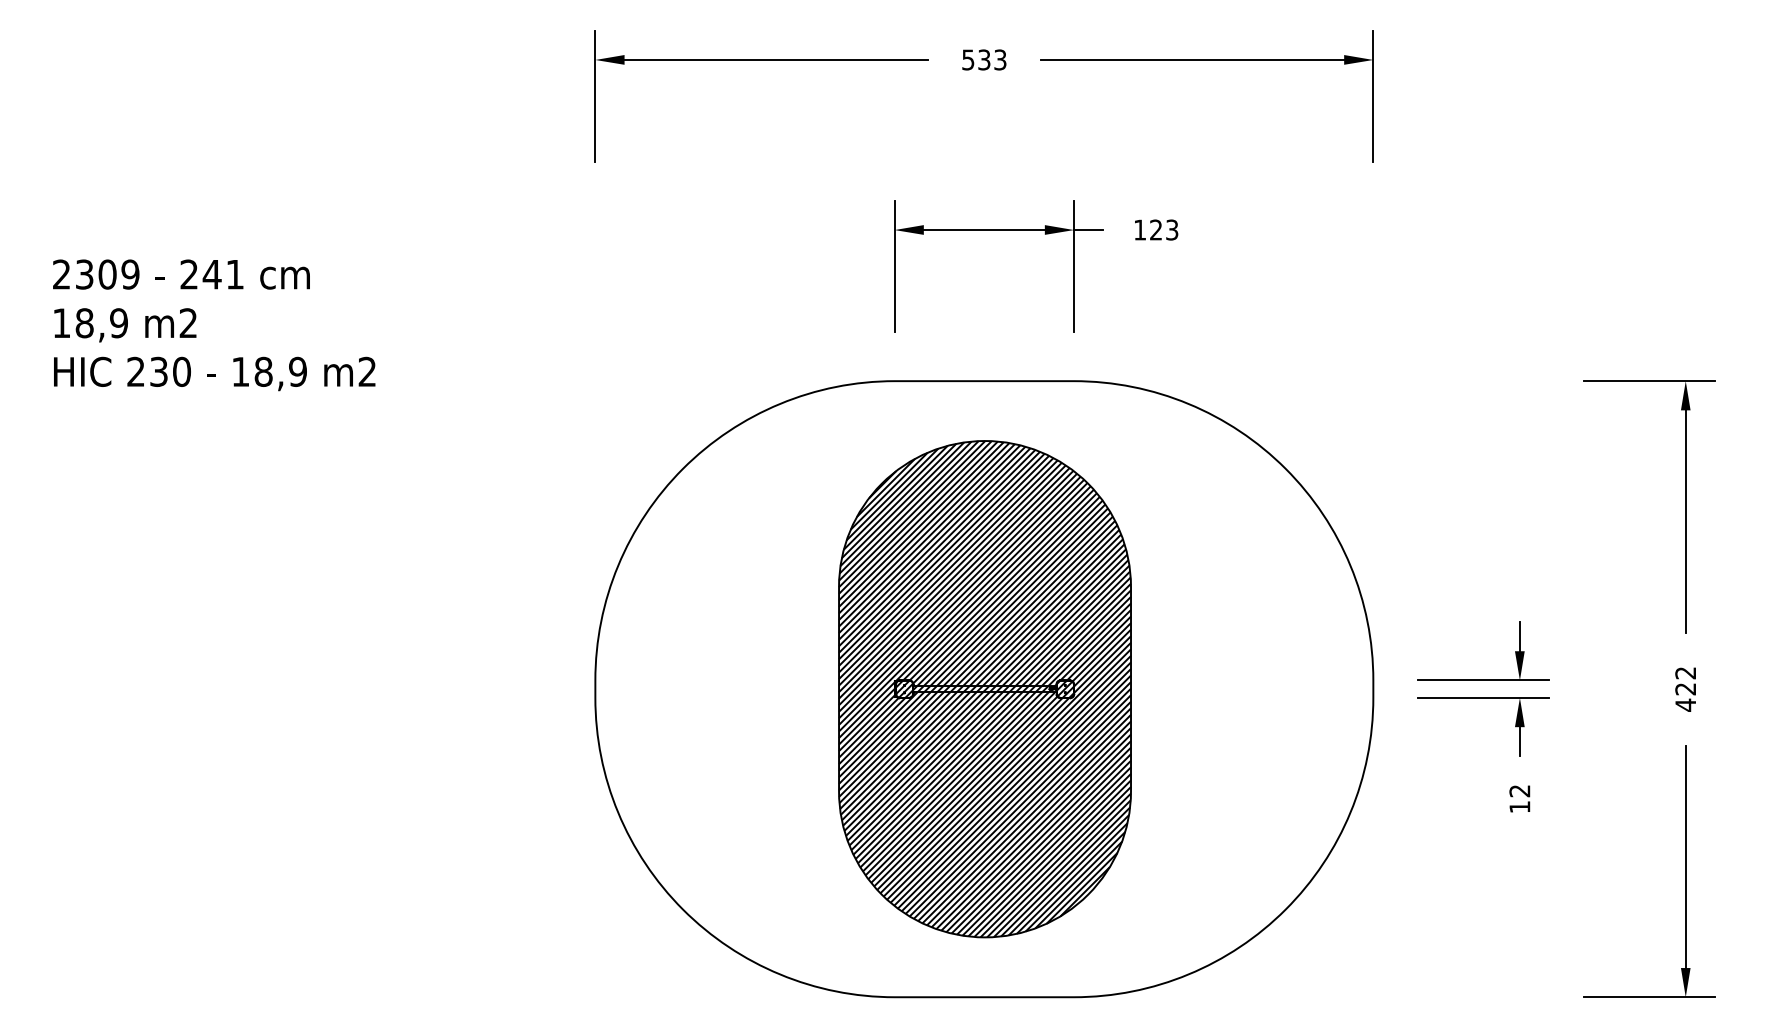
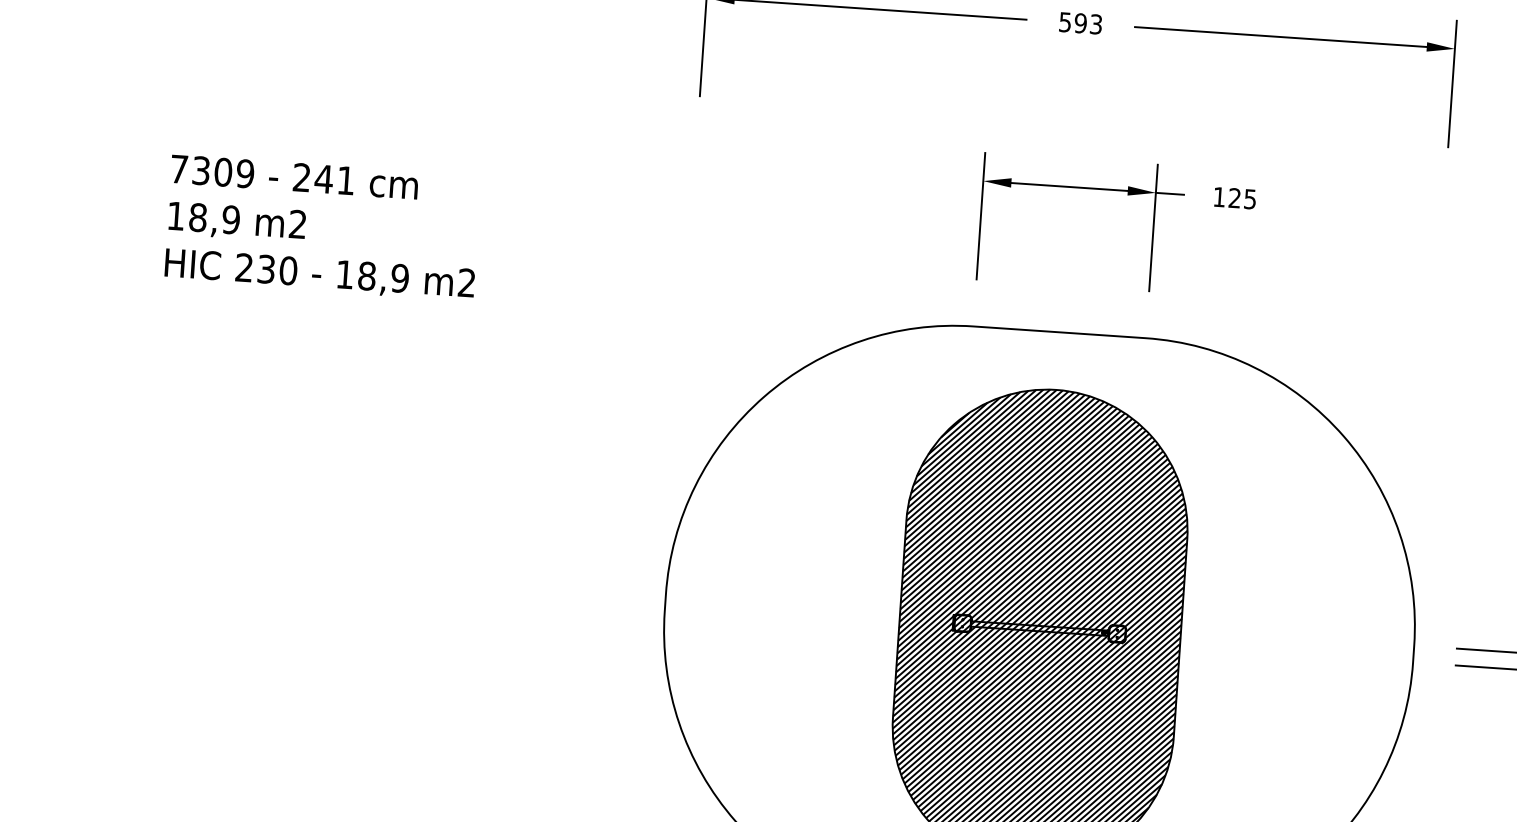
text: (984, 59) -> (1080, 22), 533 -> 593
text: (1172, 229) -> (1250, 198), 123 -> 125
text: (61, 274) -> (179, 169), 2309 -> 7309

